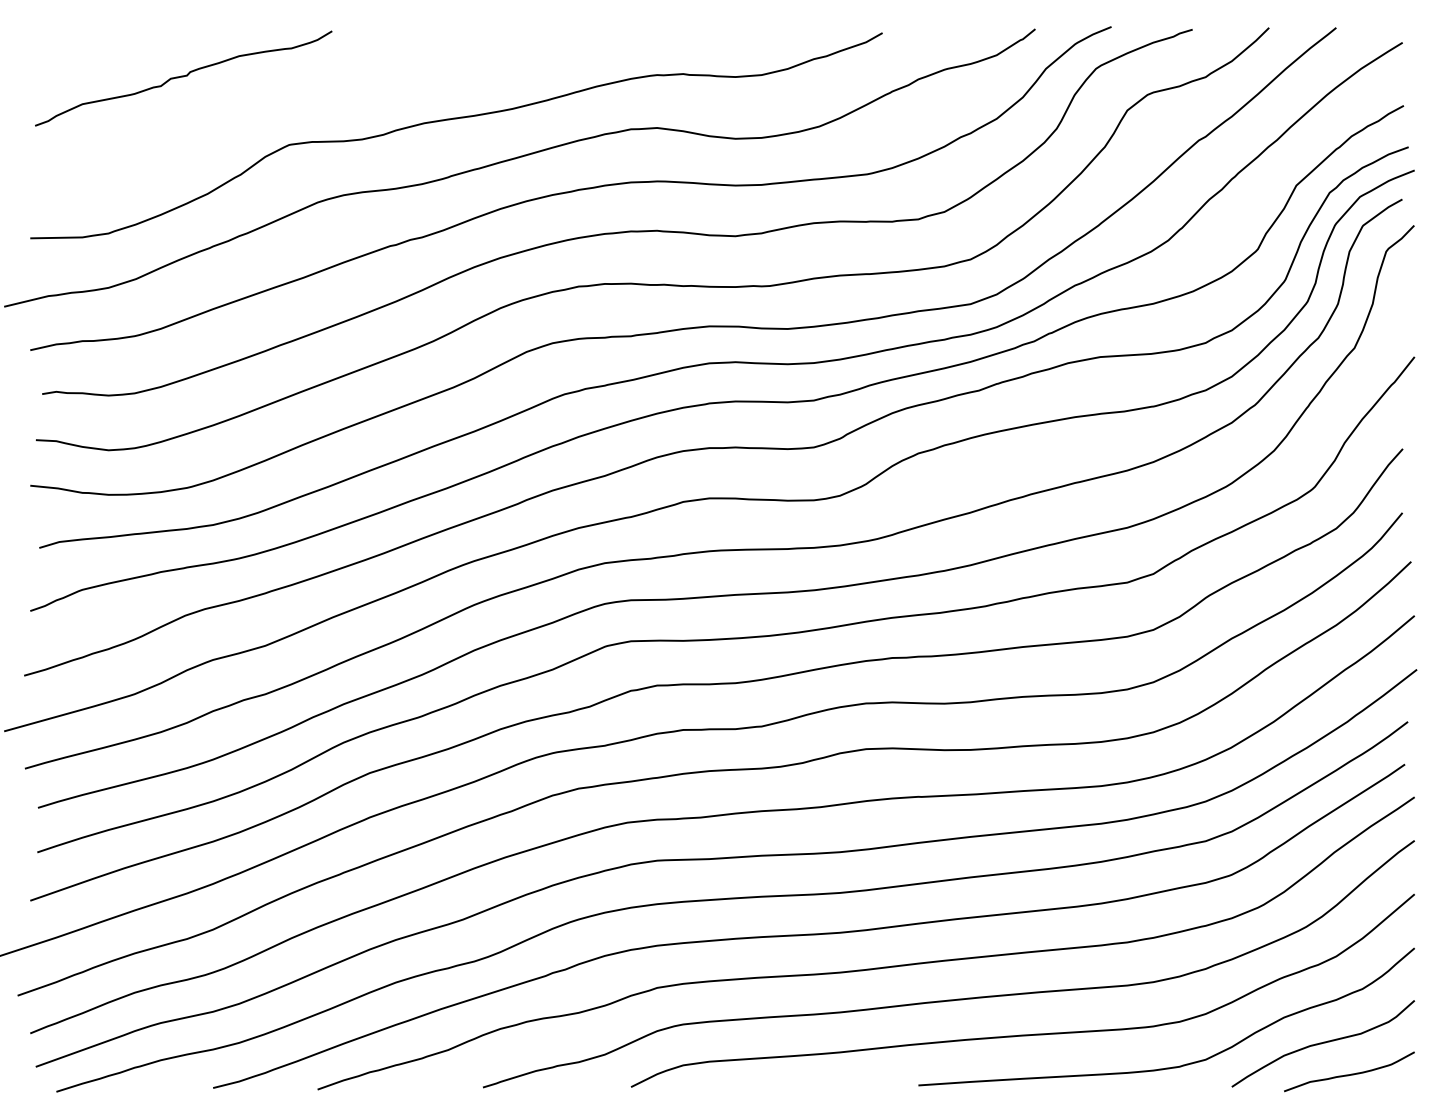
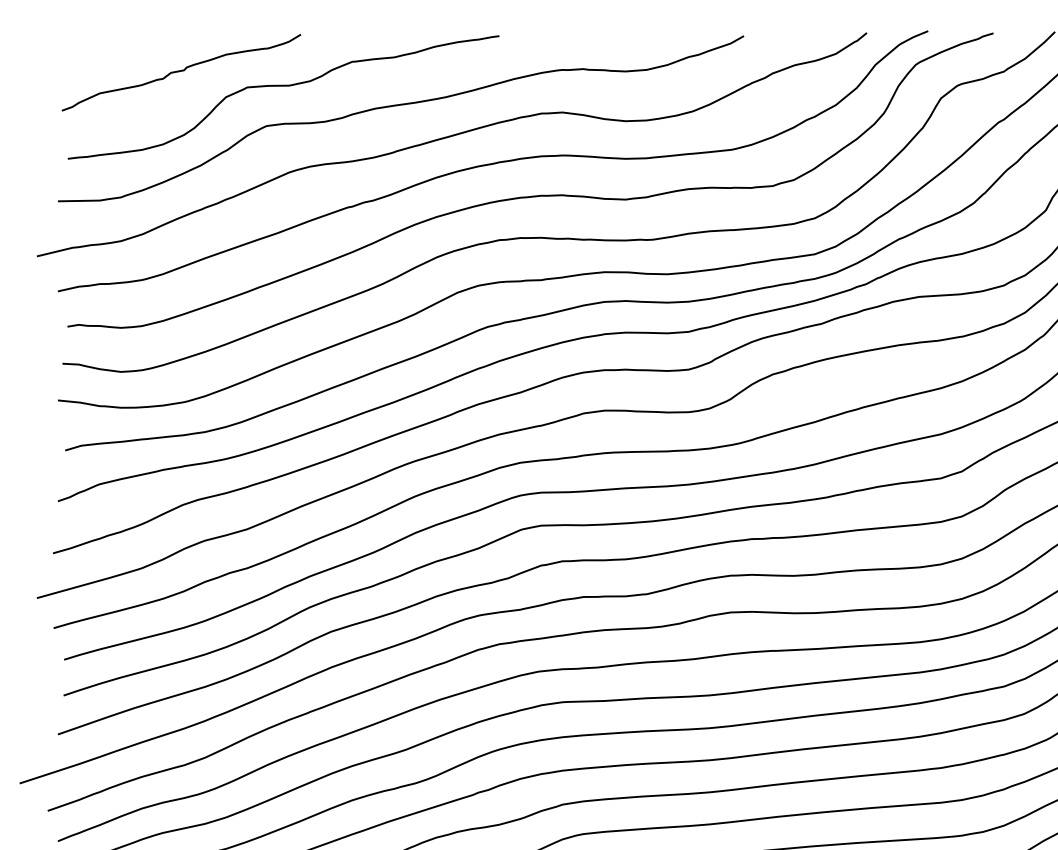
curve: (310, 95) -> (283, 86), added

